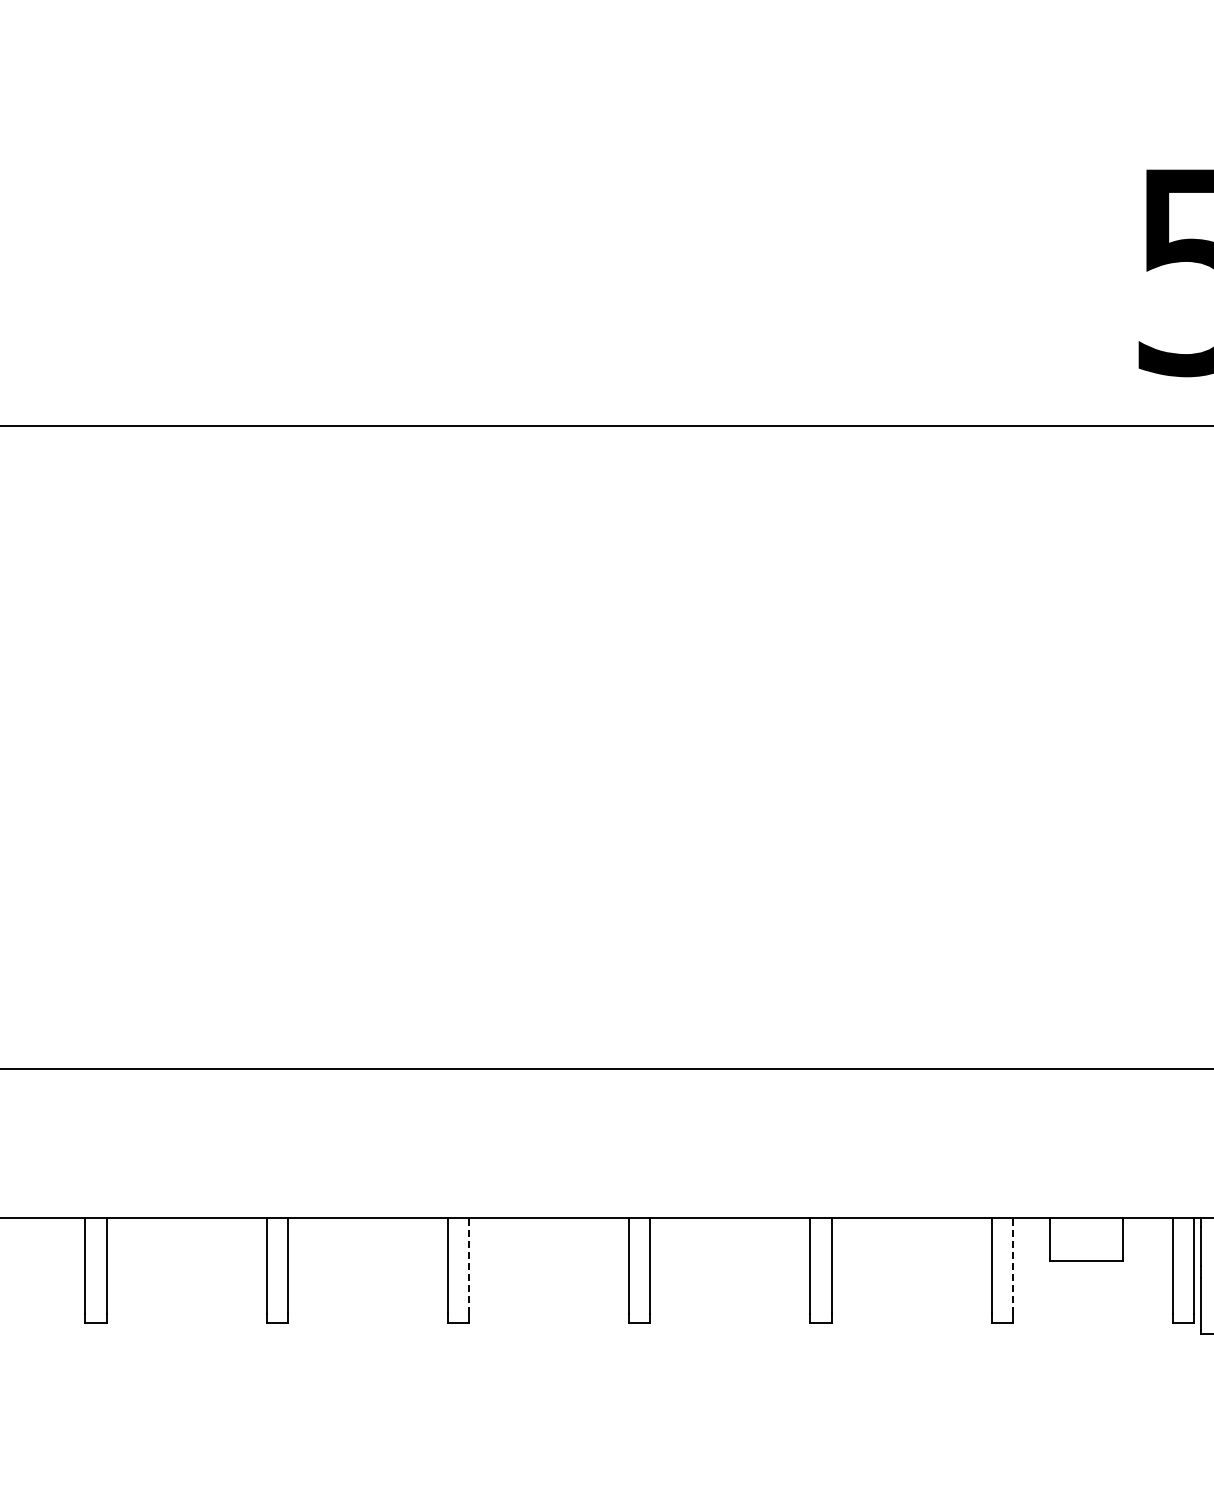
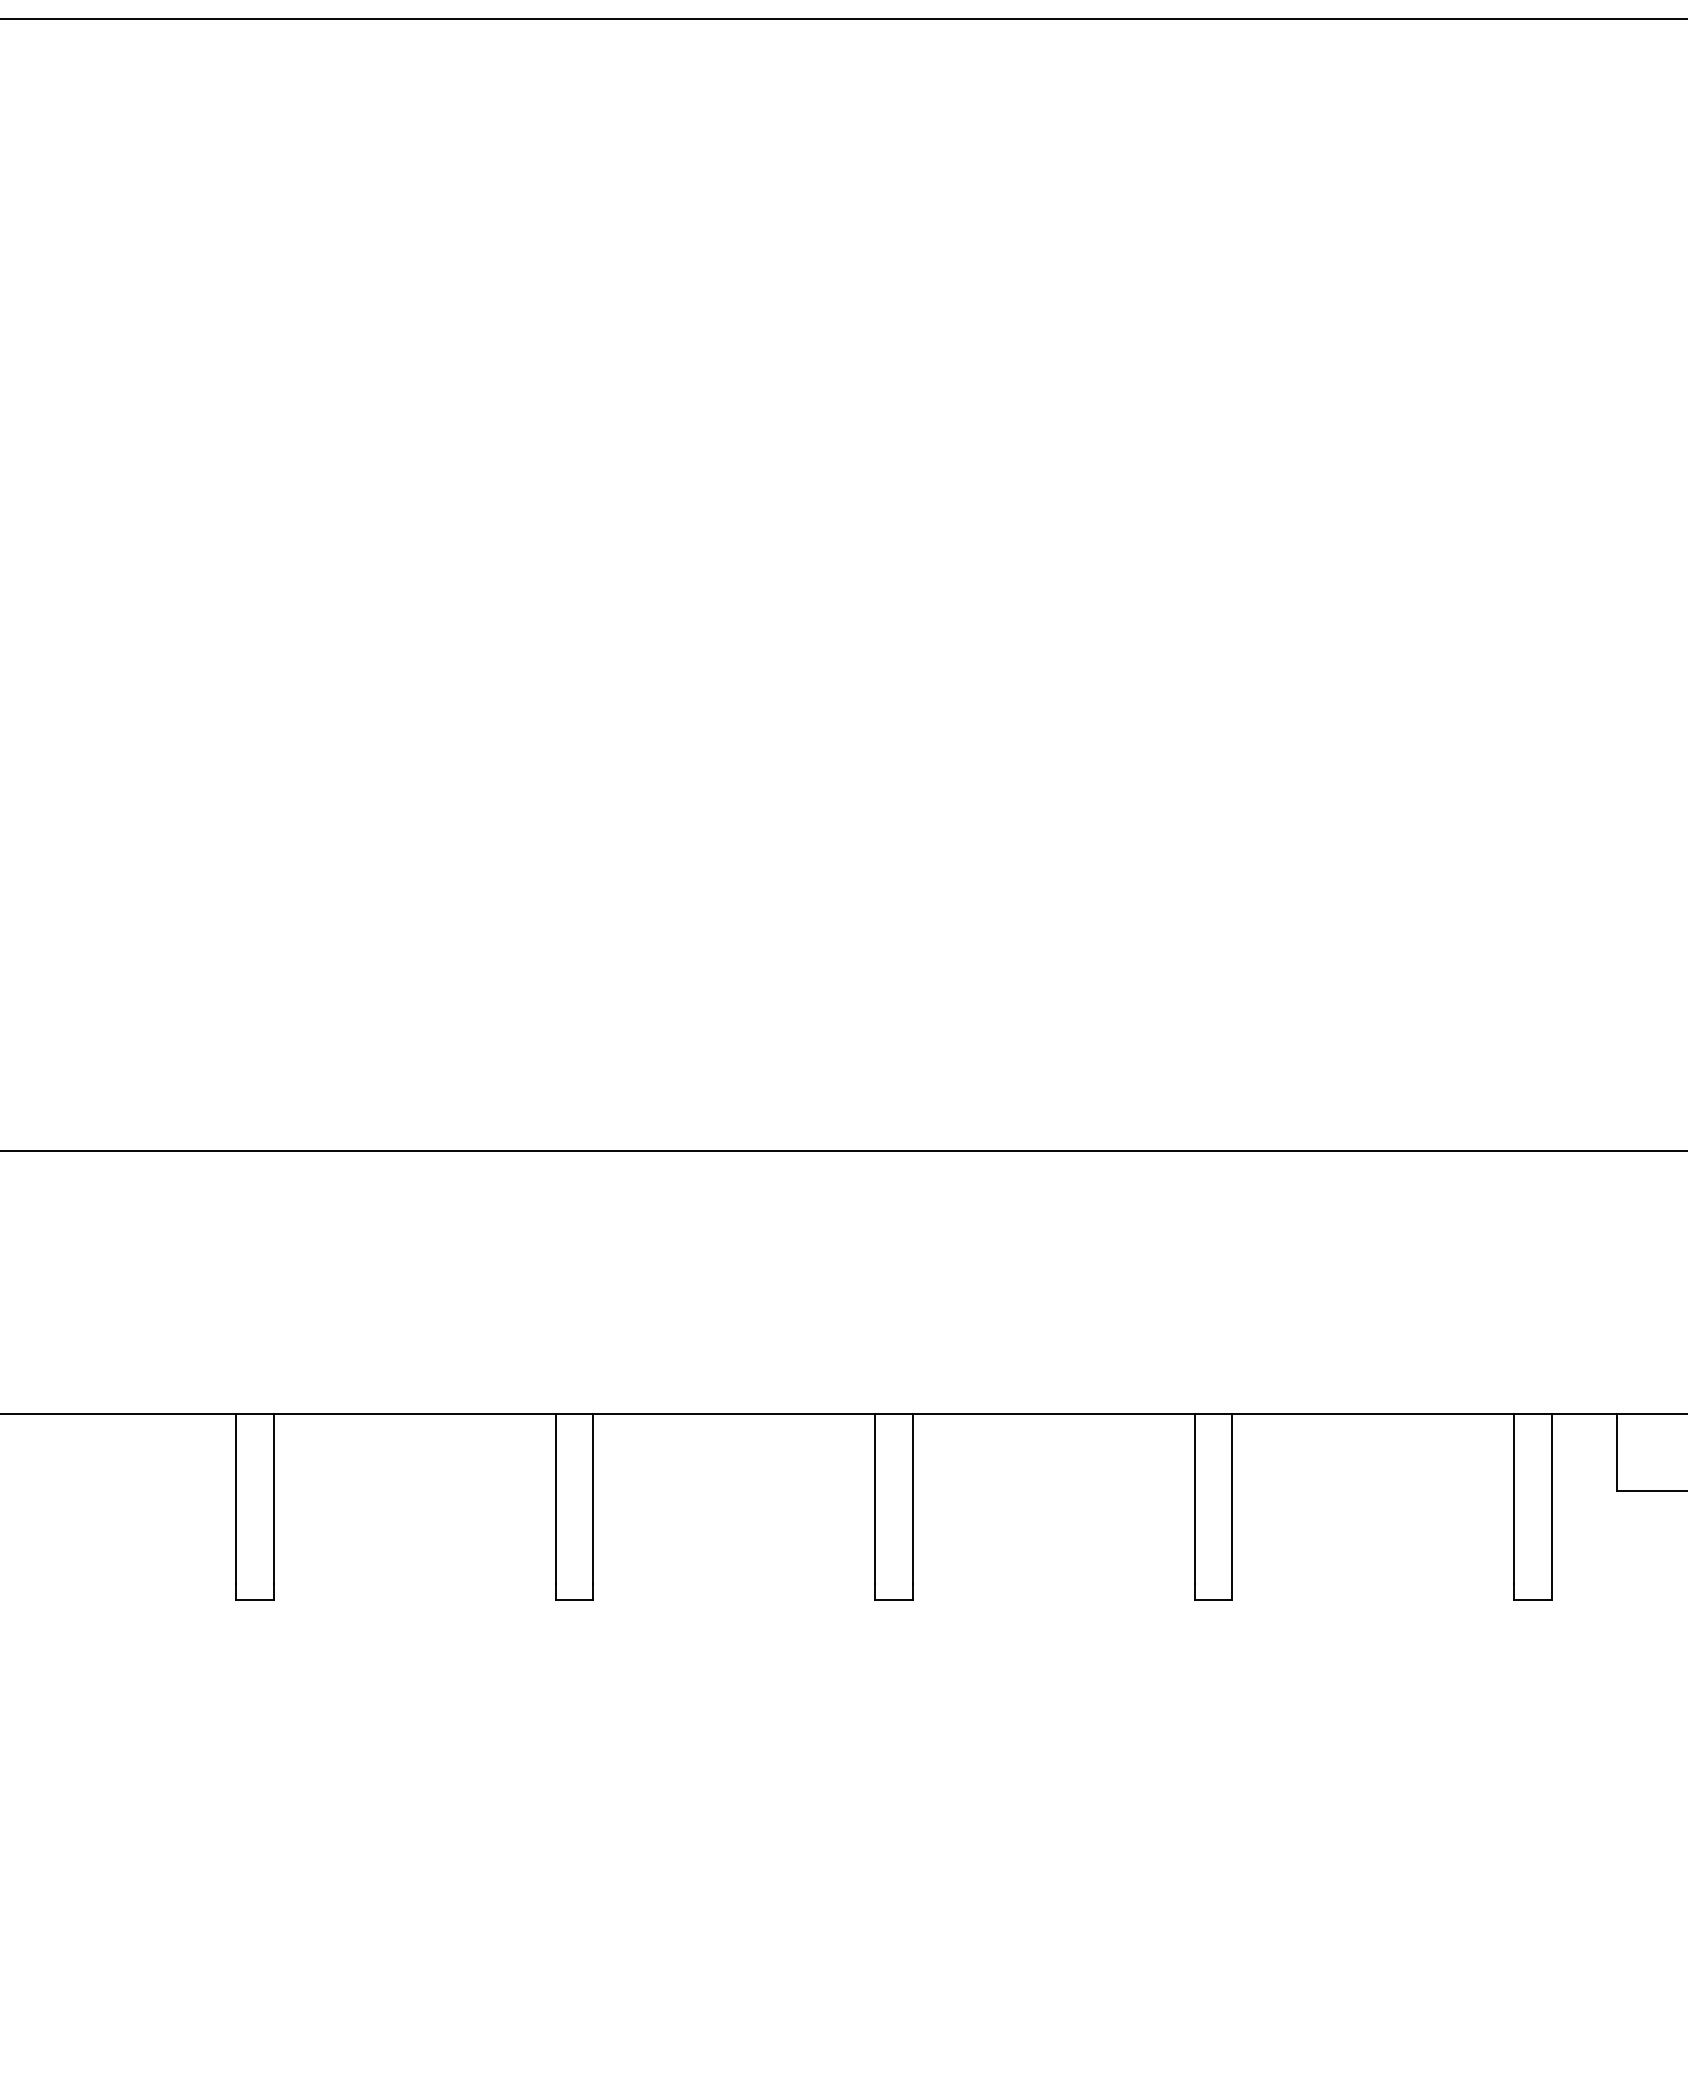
line: (469, 1265) -> (593, 1498), dashed -> solid
line: (1012, 1265) -> (1551, 1498), dashed -> solid

